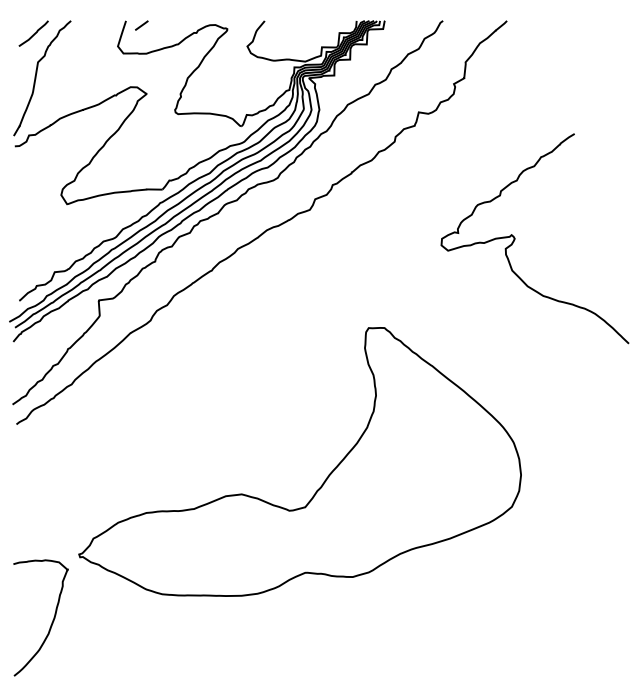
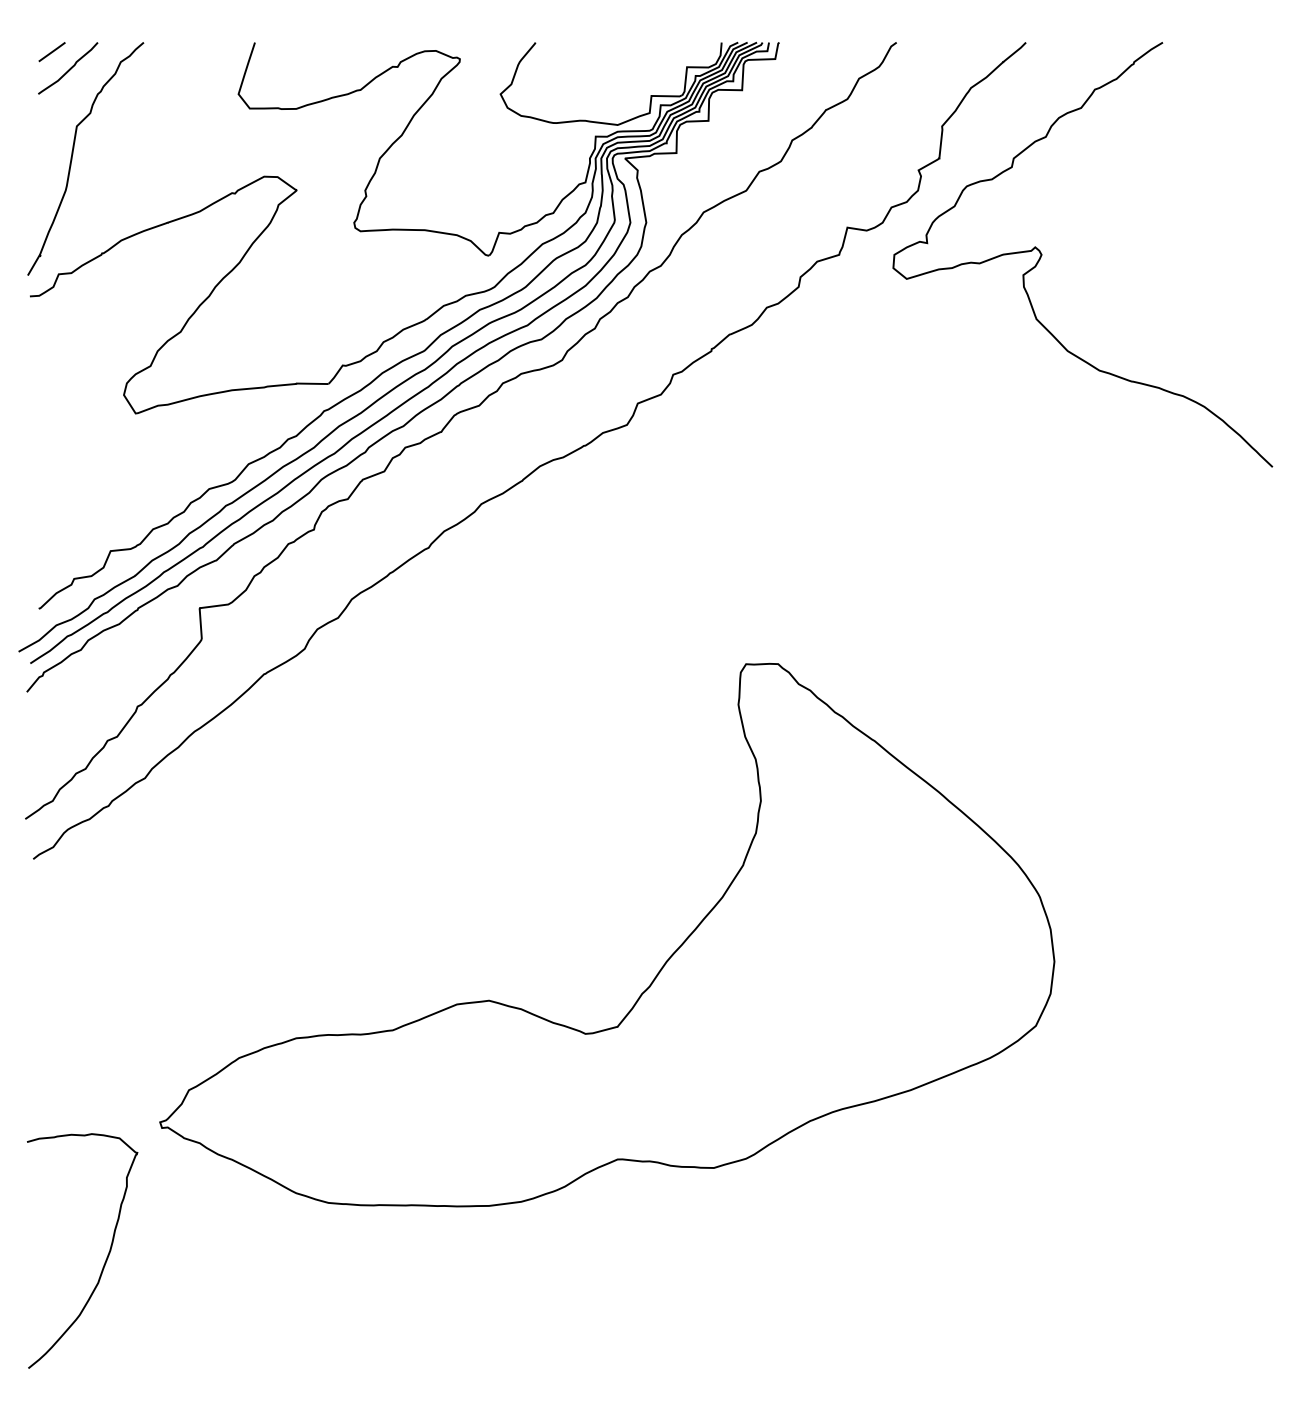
line: (141, 25) -> (51, 51), moved
curve: (515, 238) -> (1043, 254), moved

